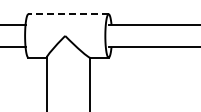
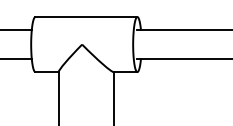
line: (68, 14) -> (86, 17), dashed -> solid

